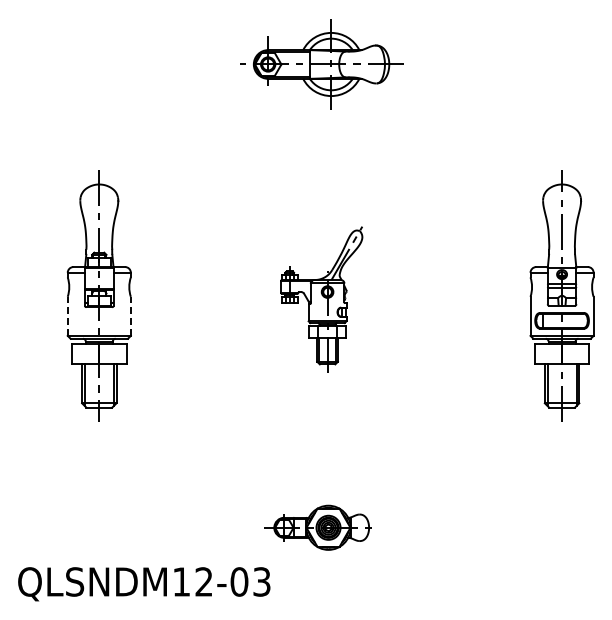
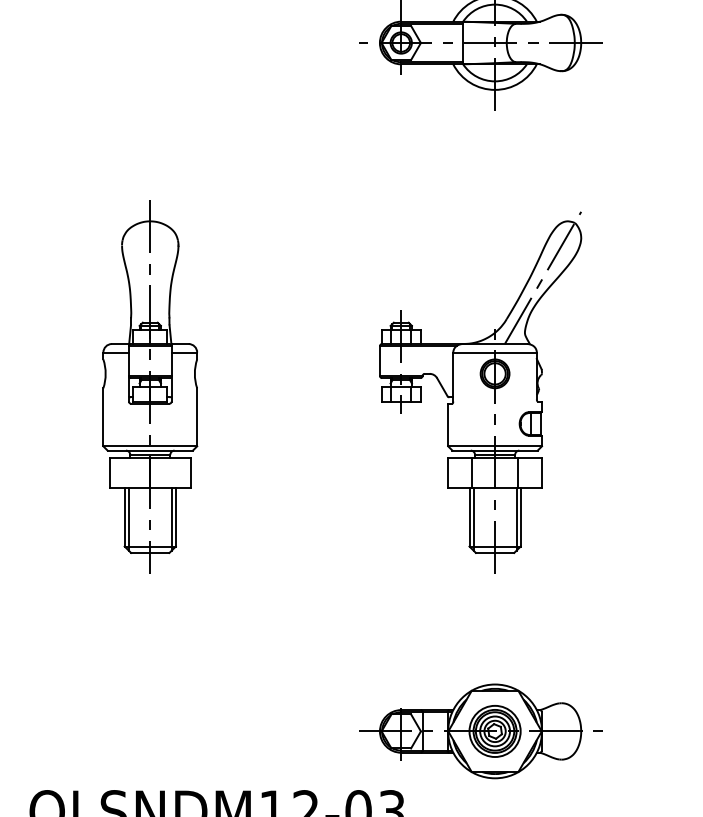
part: (321, 299) -> (480, 392), size x1.67
line: (67, 316) -> (103, 417), dashed -> solid
line: (130, 316) -> (196, 417), dashed -> solid
part: (321, 527) -> (480, 731), size x1.43

